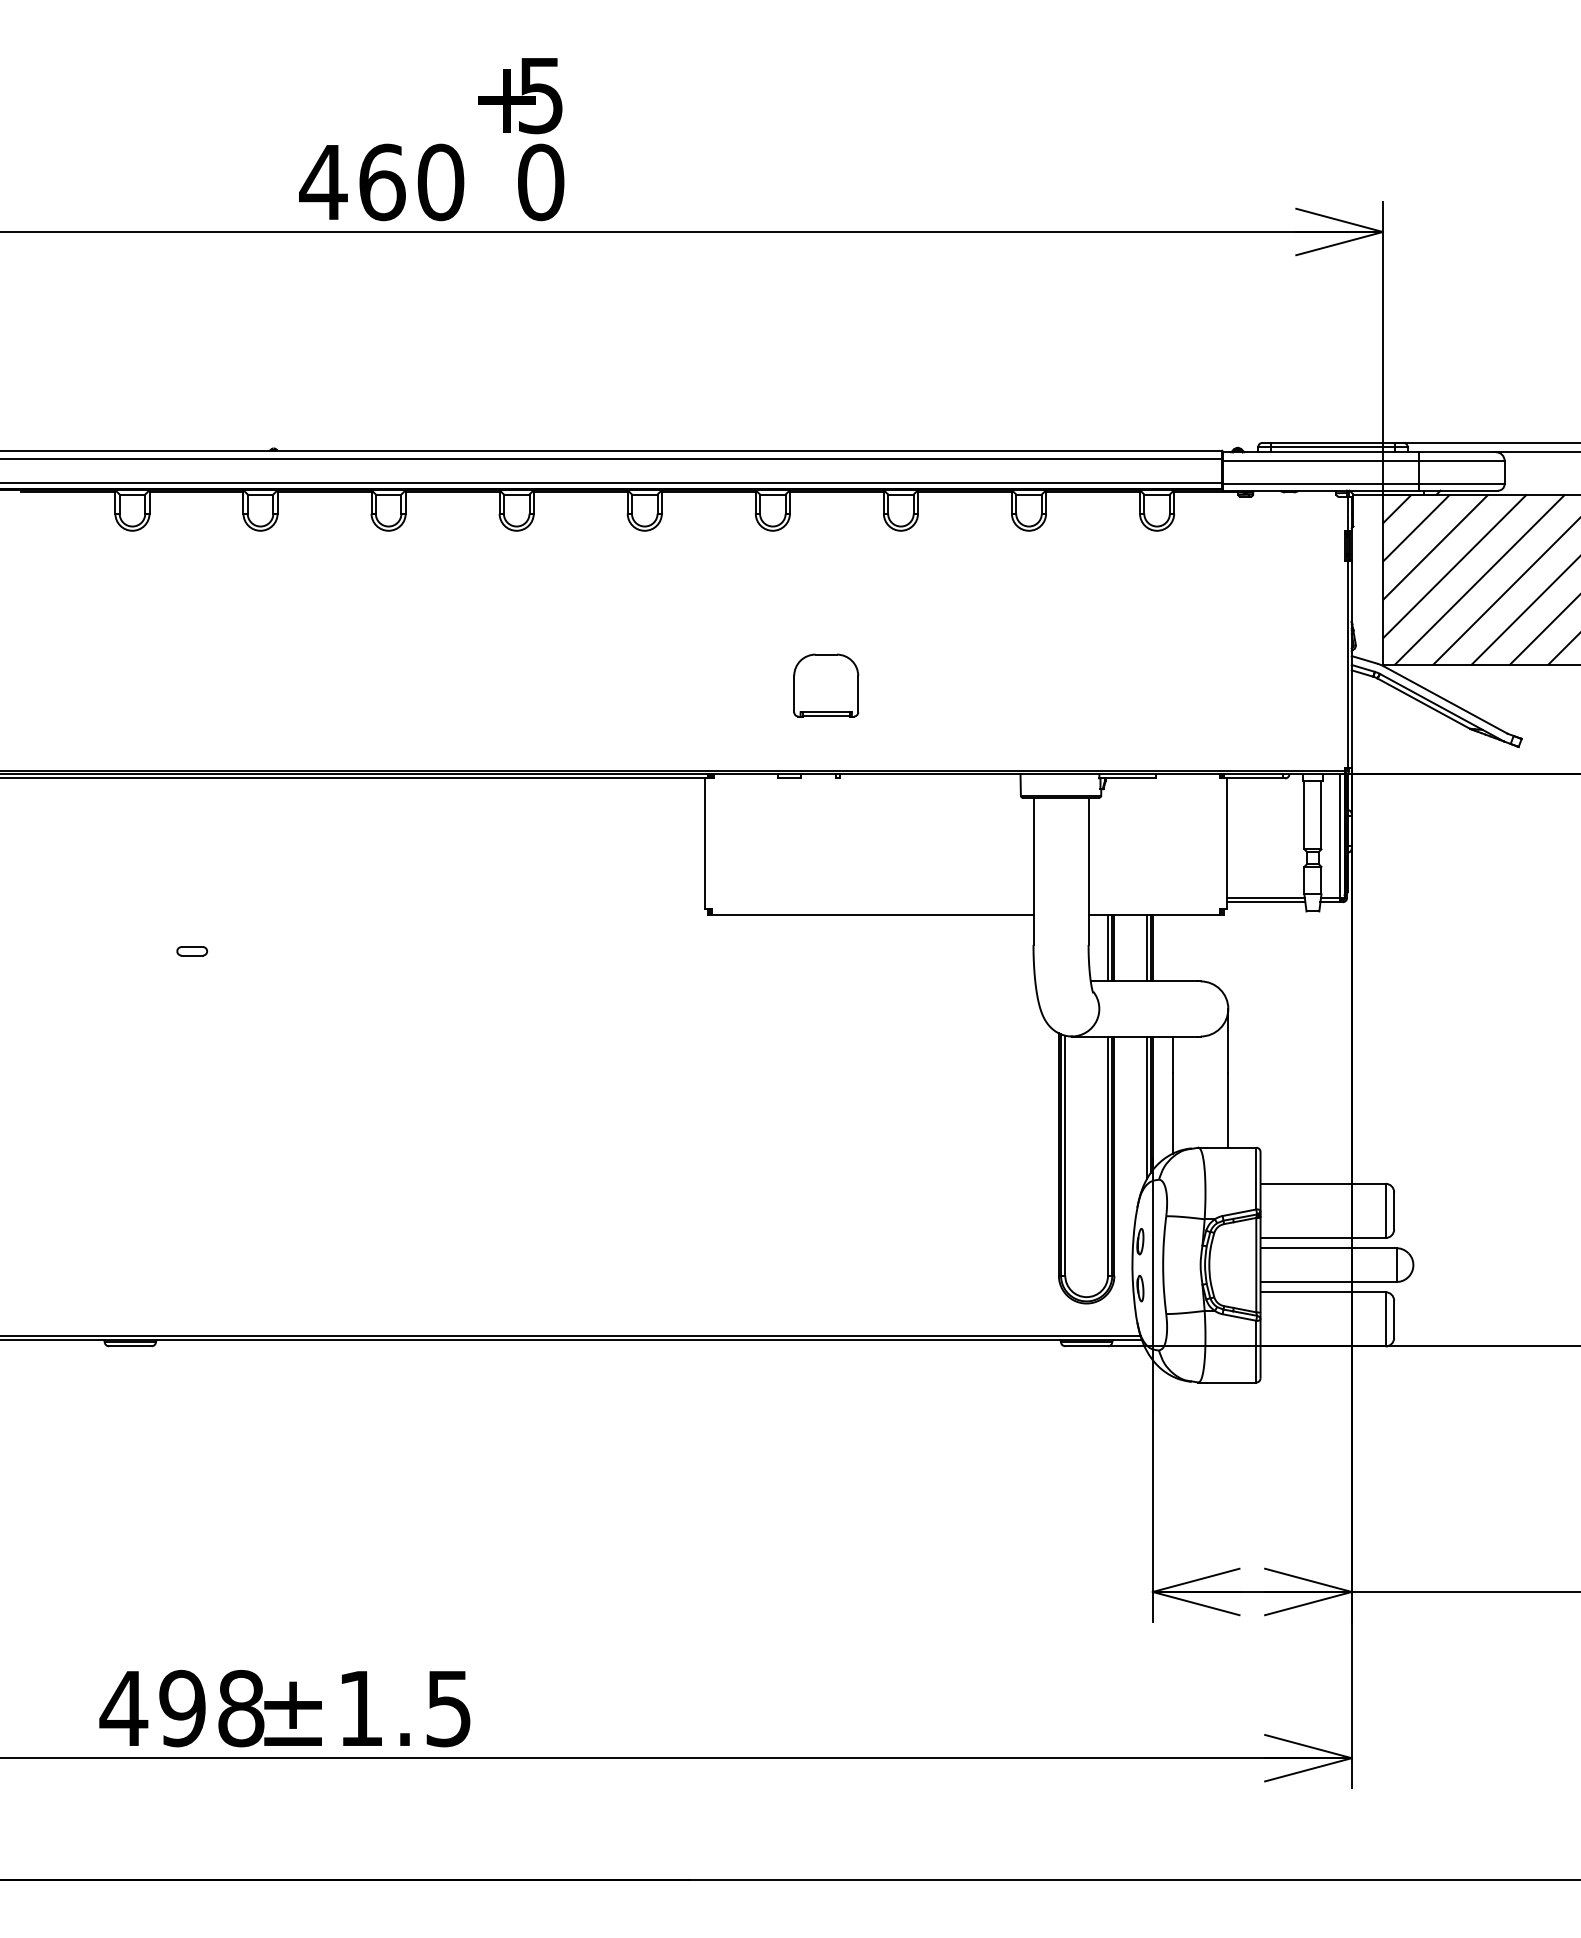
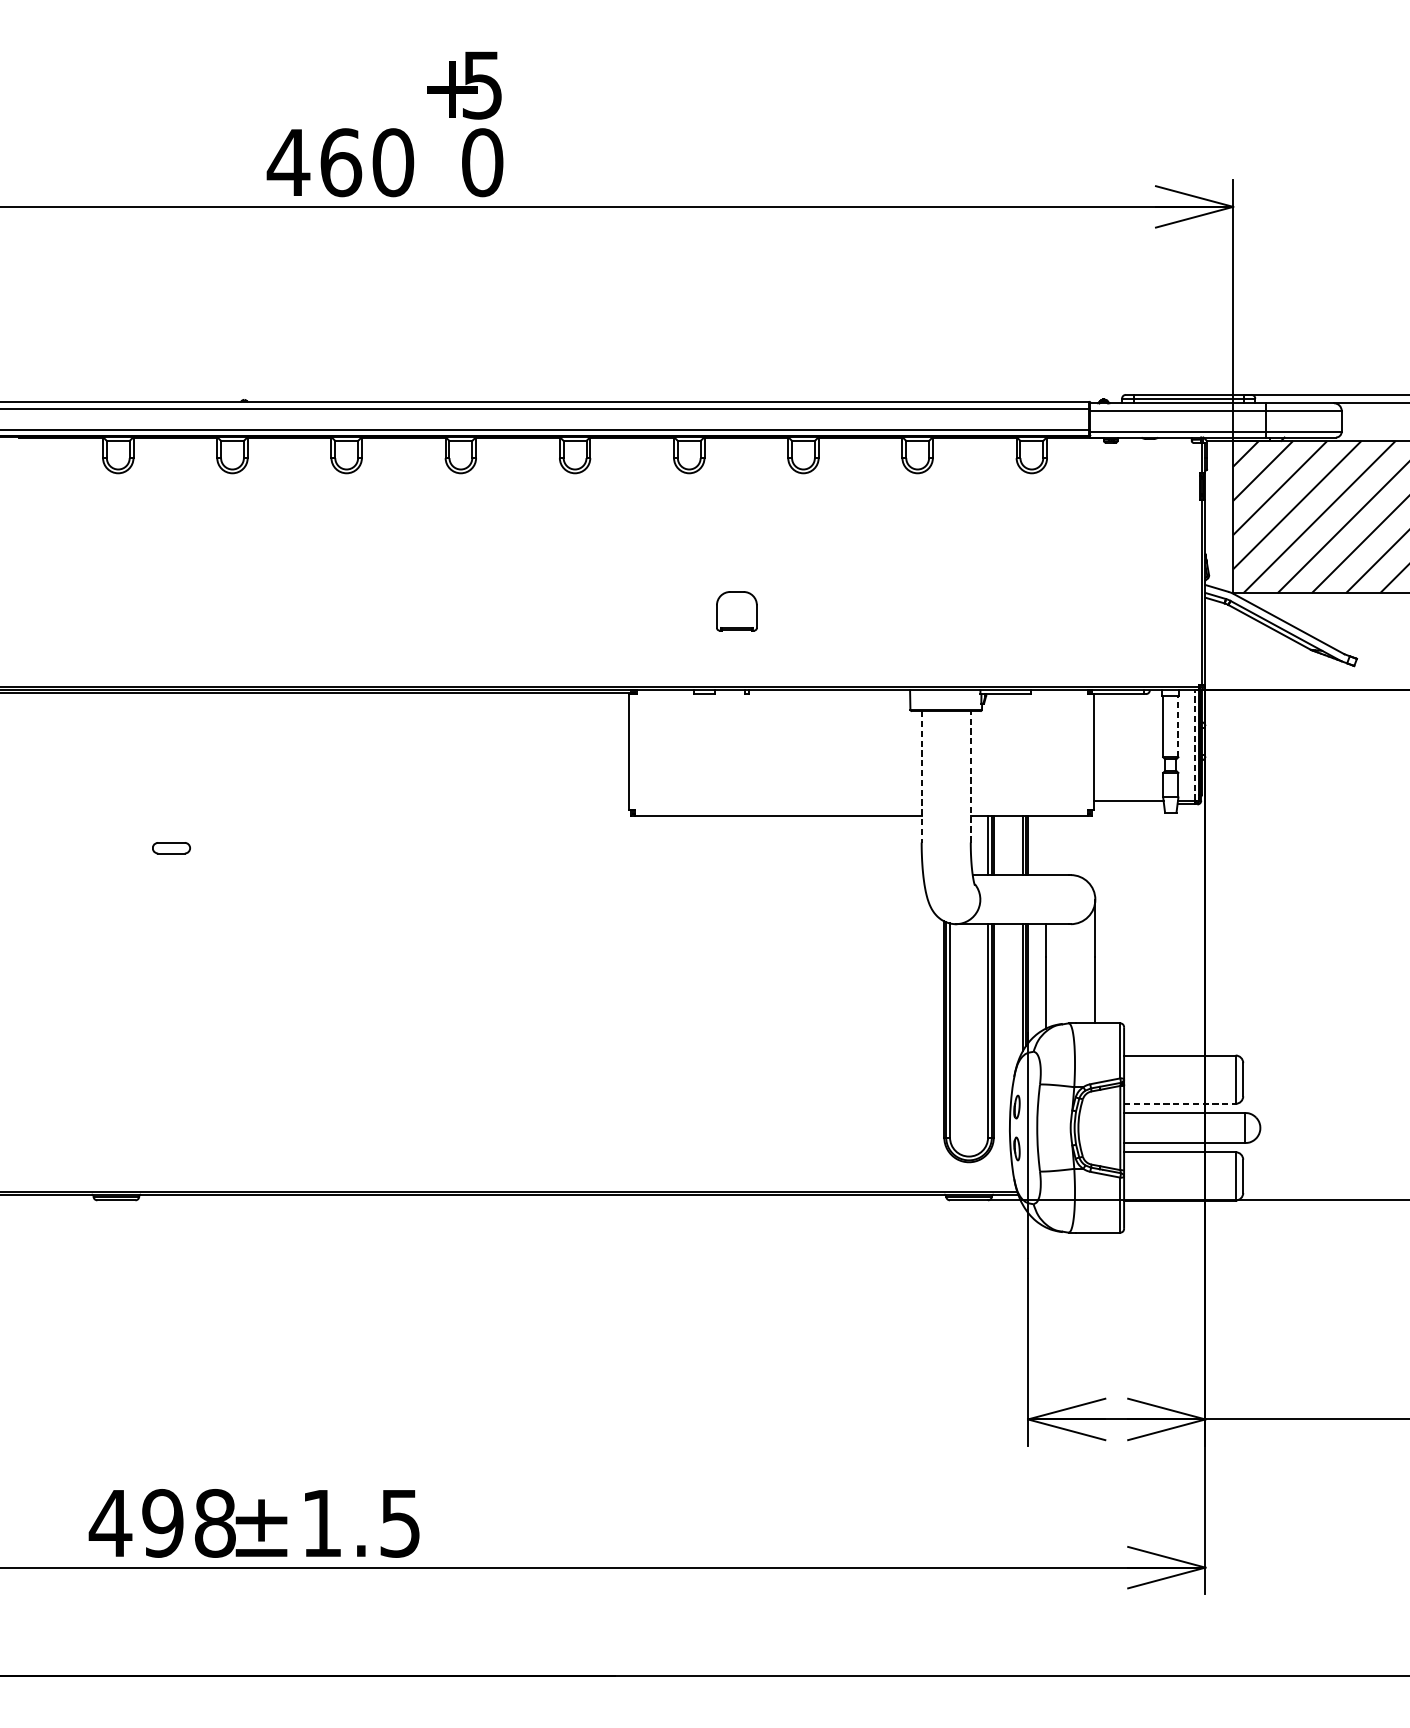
part: (826, 685) -> (737, 611), size x0.7
line: (1321, 814) -> (1178, 726), solid -> dashed
line: (1340, 836) -> (1195, 745), solid -> dashed
line: (1033, 871) -> (921, 777), solid -> dashed
line: (1088, 871) -> (970, 777), solid -> dashed
line: (1265, 902) -> (1128, 804), removed
part: (192, 951) -> (171, 848), size x1.4
line: (1323, 1238) -> (1180, 1104), solid -> dashed

